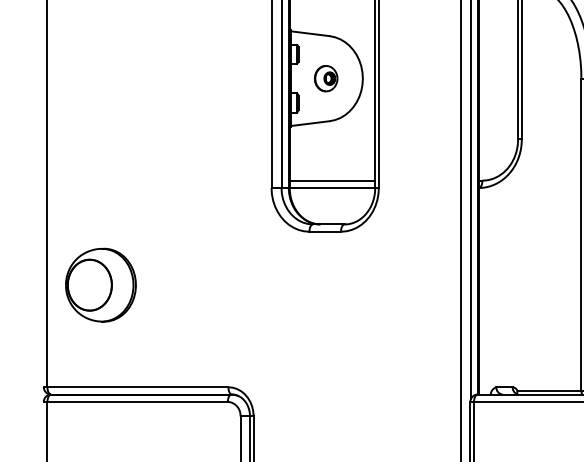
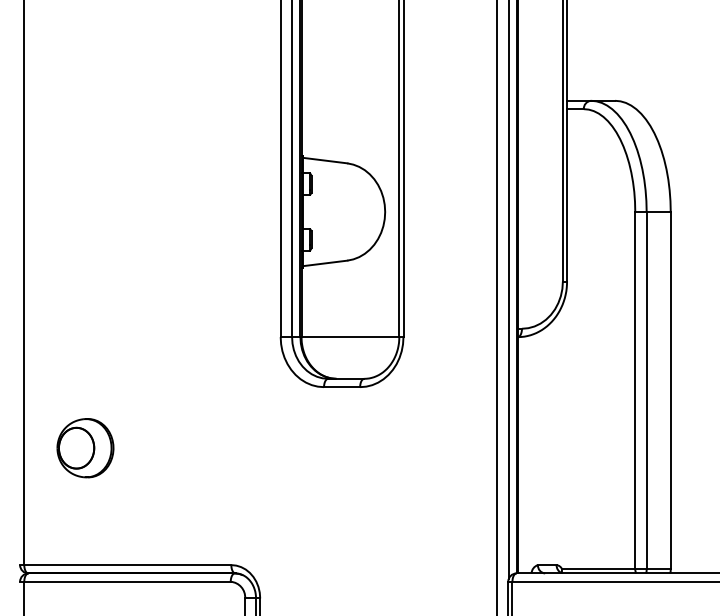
part: (326, 78) -> (343, 211), removed
line: (332, 180) -> (350, 328), removed
part: (100, 284) -> (85, 447), size x0.7

